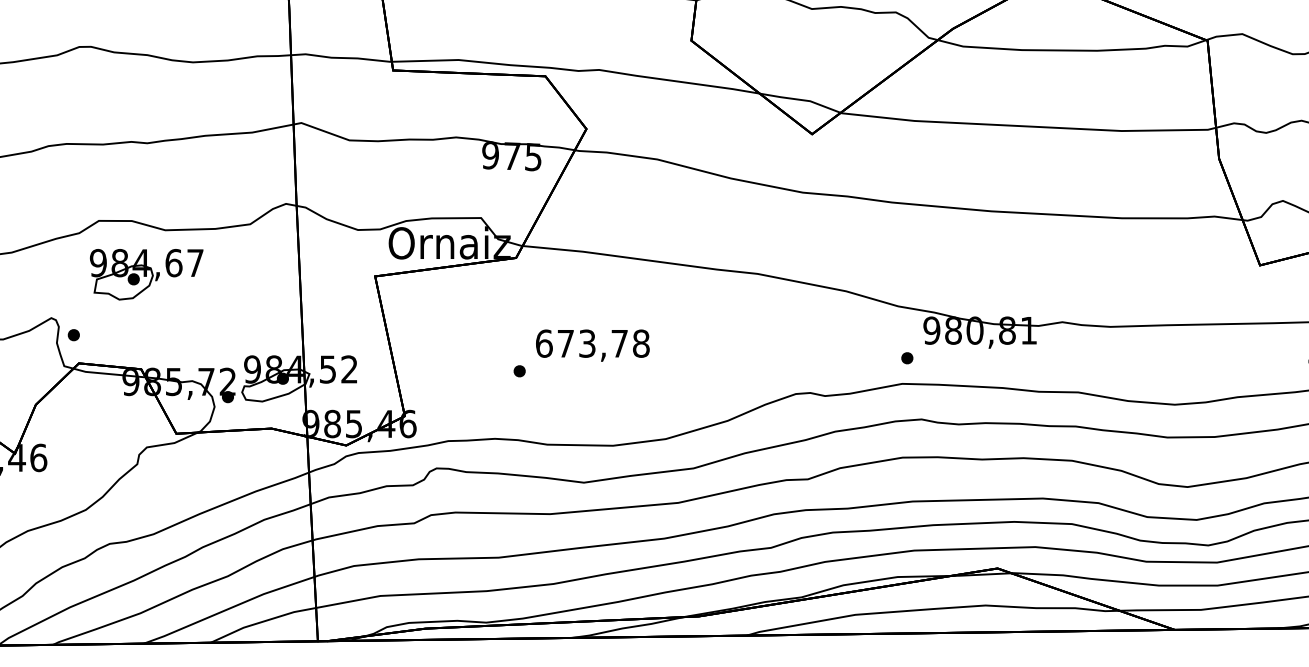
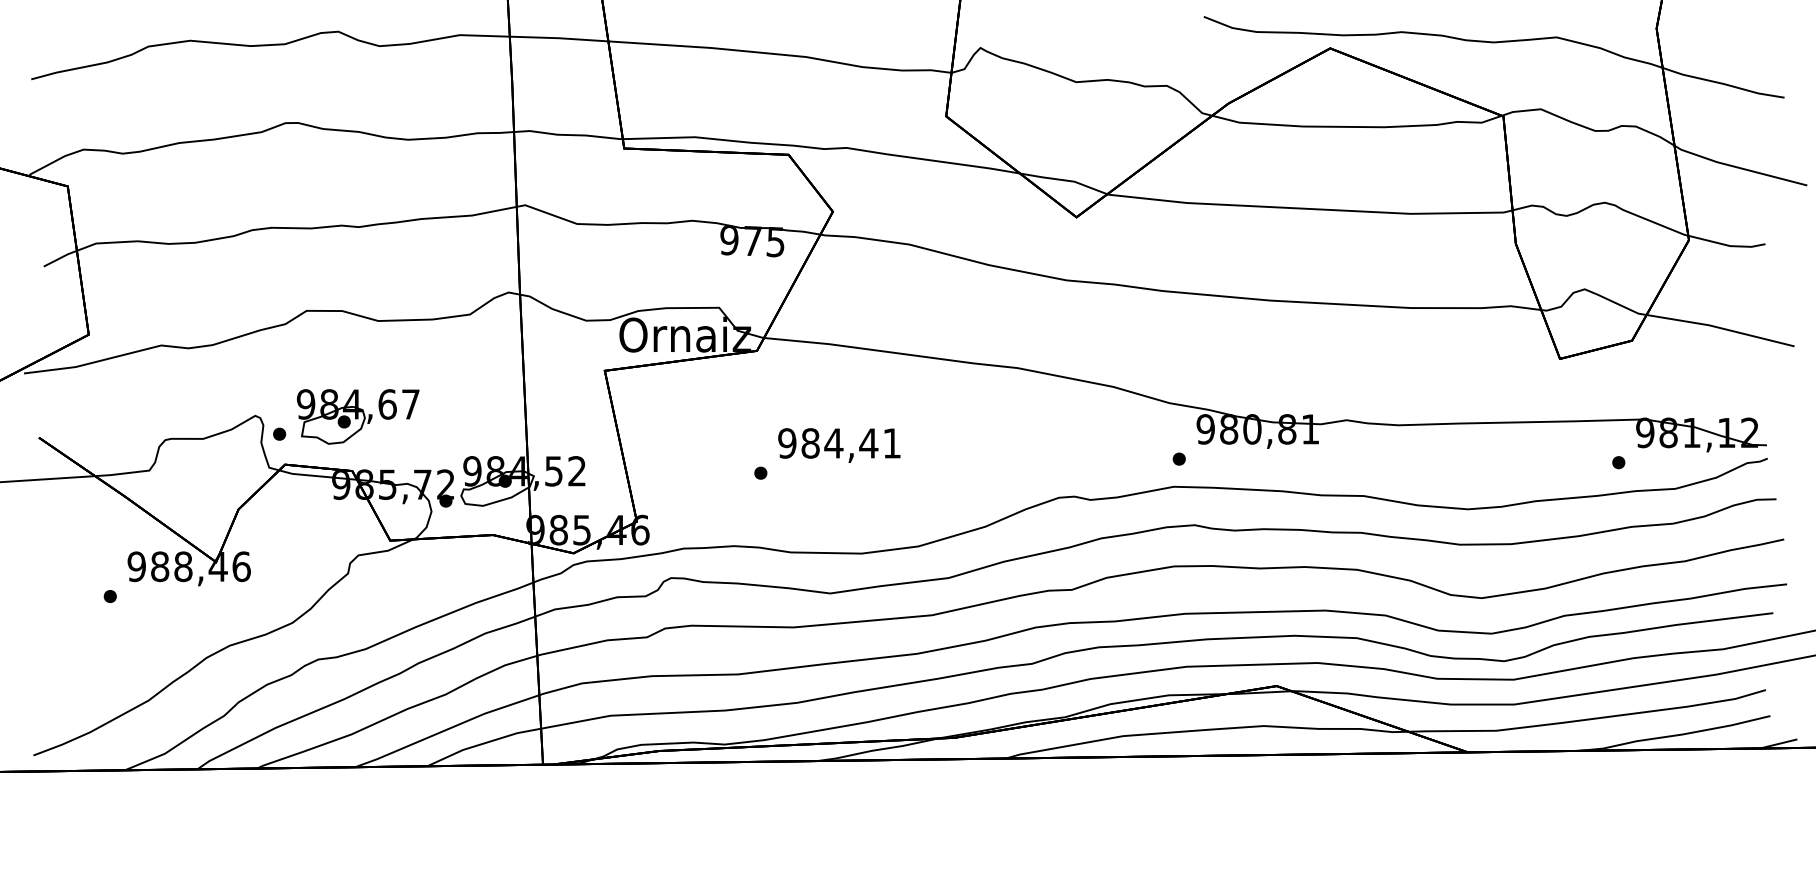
part: (146, 274) -> (358, 416), moved
text: (592, 343) -> (839, 443), 673,78 -> 984,41

